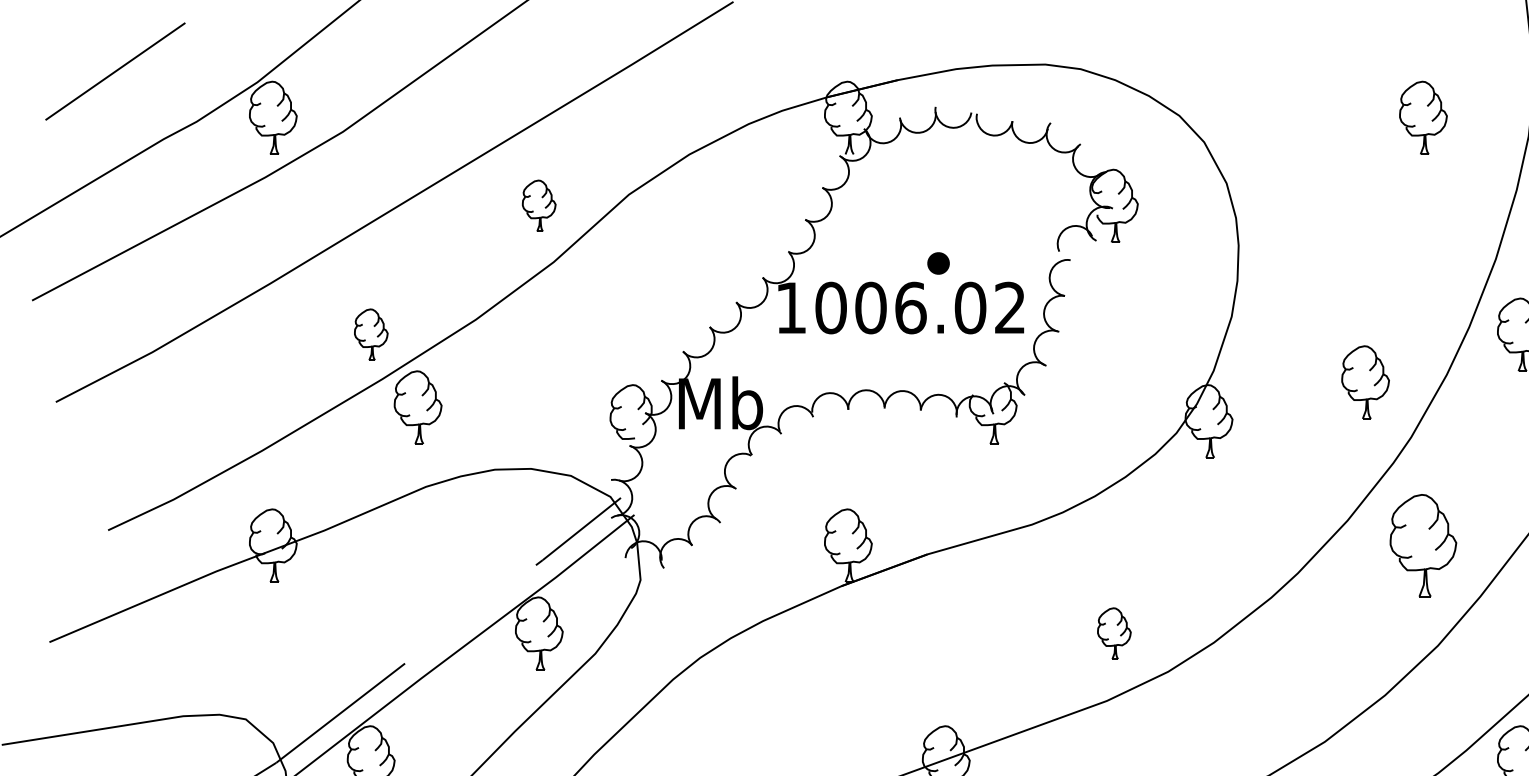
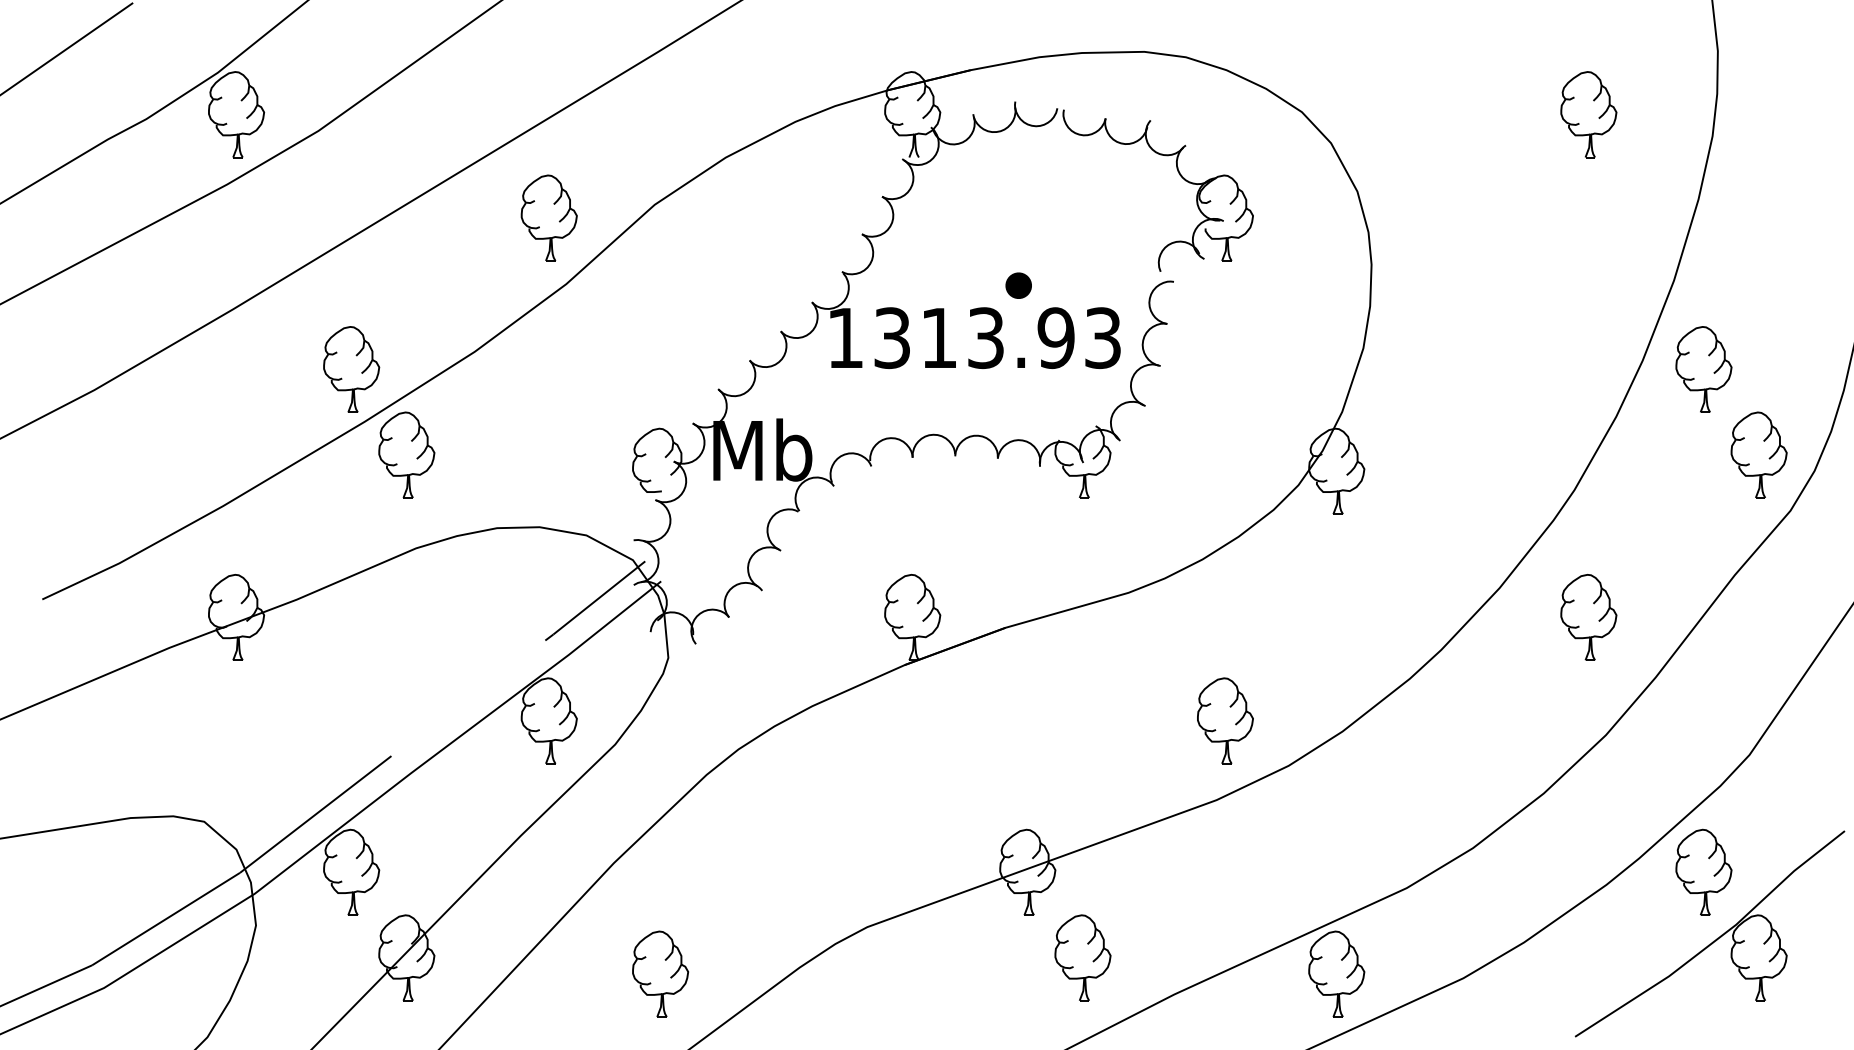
part: (538, 205) -> (548, 217), size x1.43
text: (920, 308) -> (997, 338), 1006.02 -> 1313.93
part: (371, 334) -> (351, 369), size x1.43
part: (1365, 382) -> (1520, 425), removed
part: (1423, 545) -> (1588, 617), size x0.71
part: (1114, 633) -> (1225, 720), size x1.43

